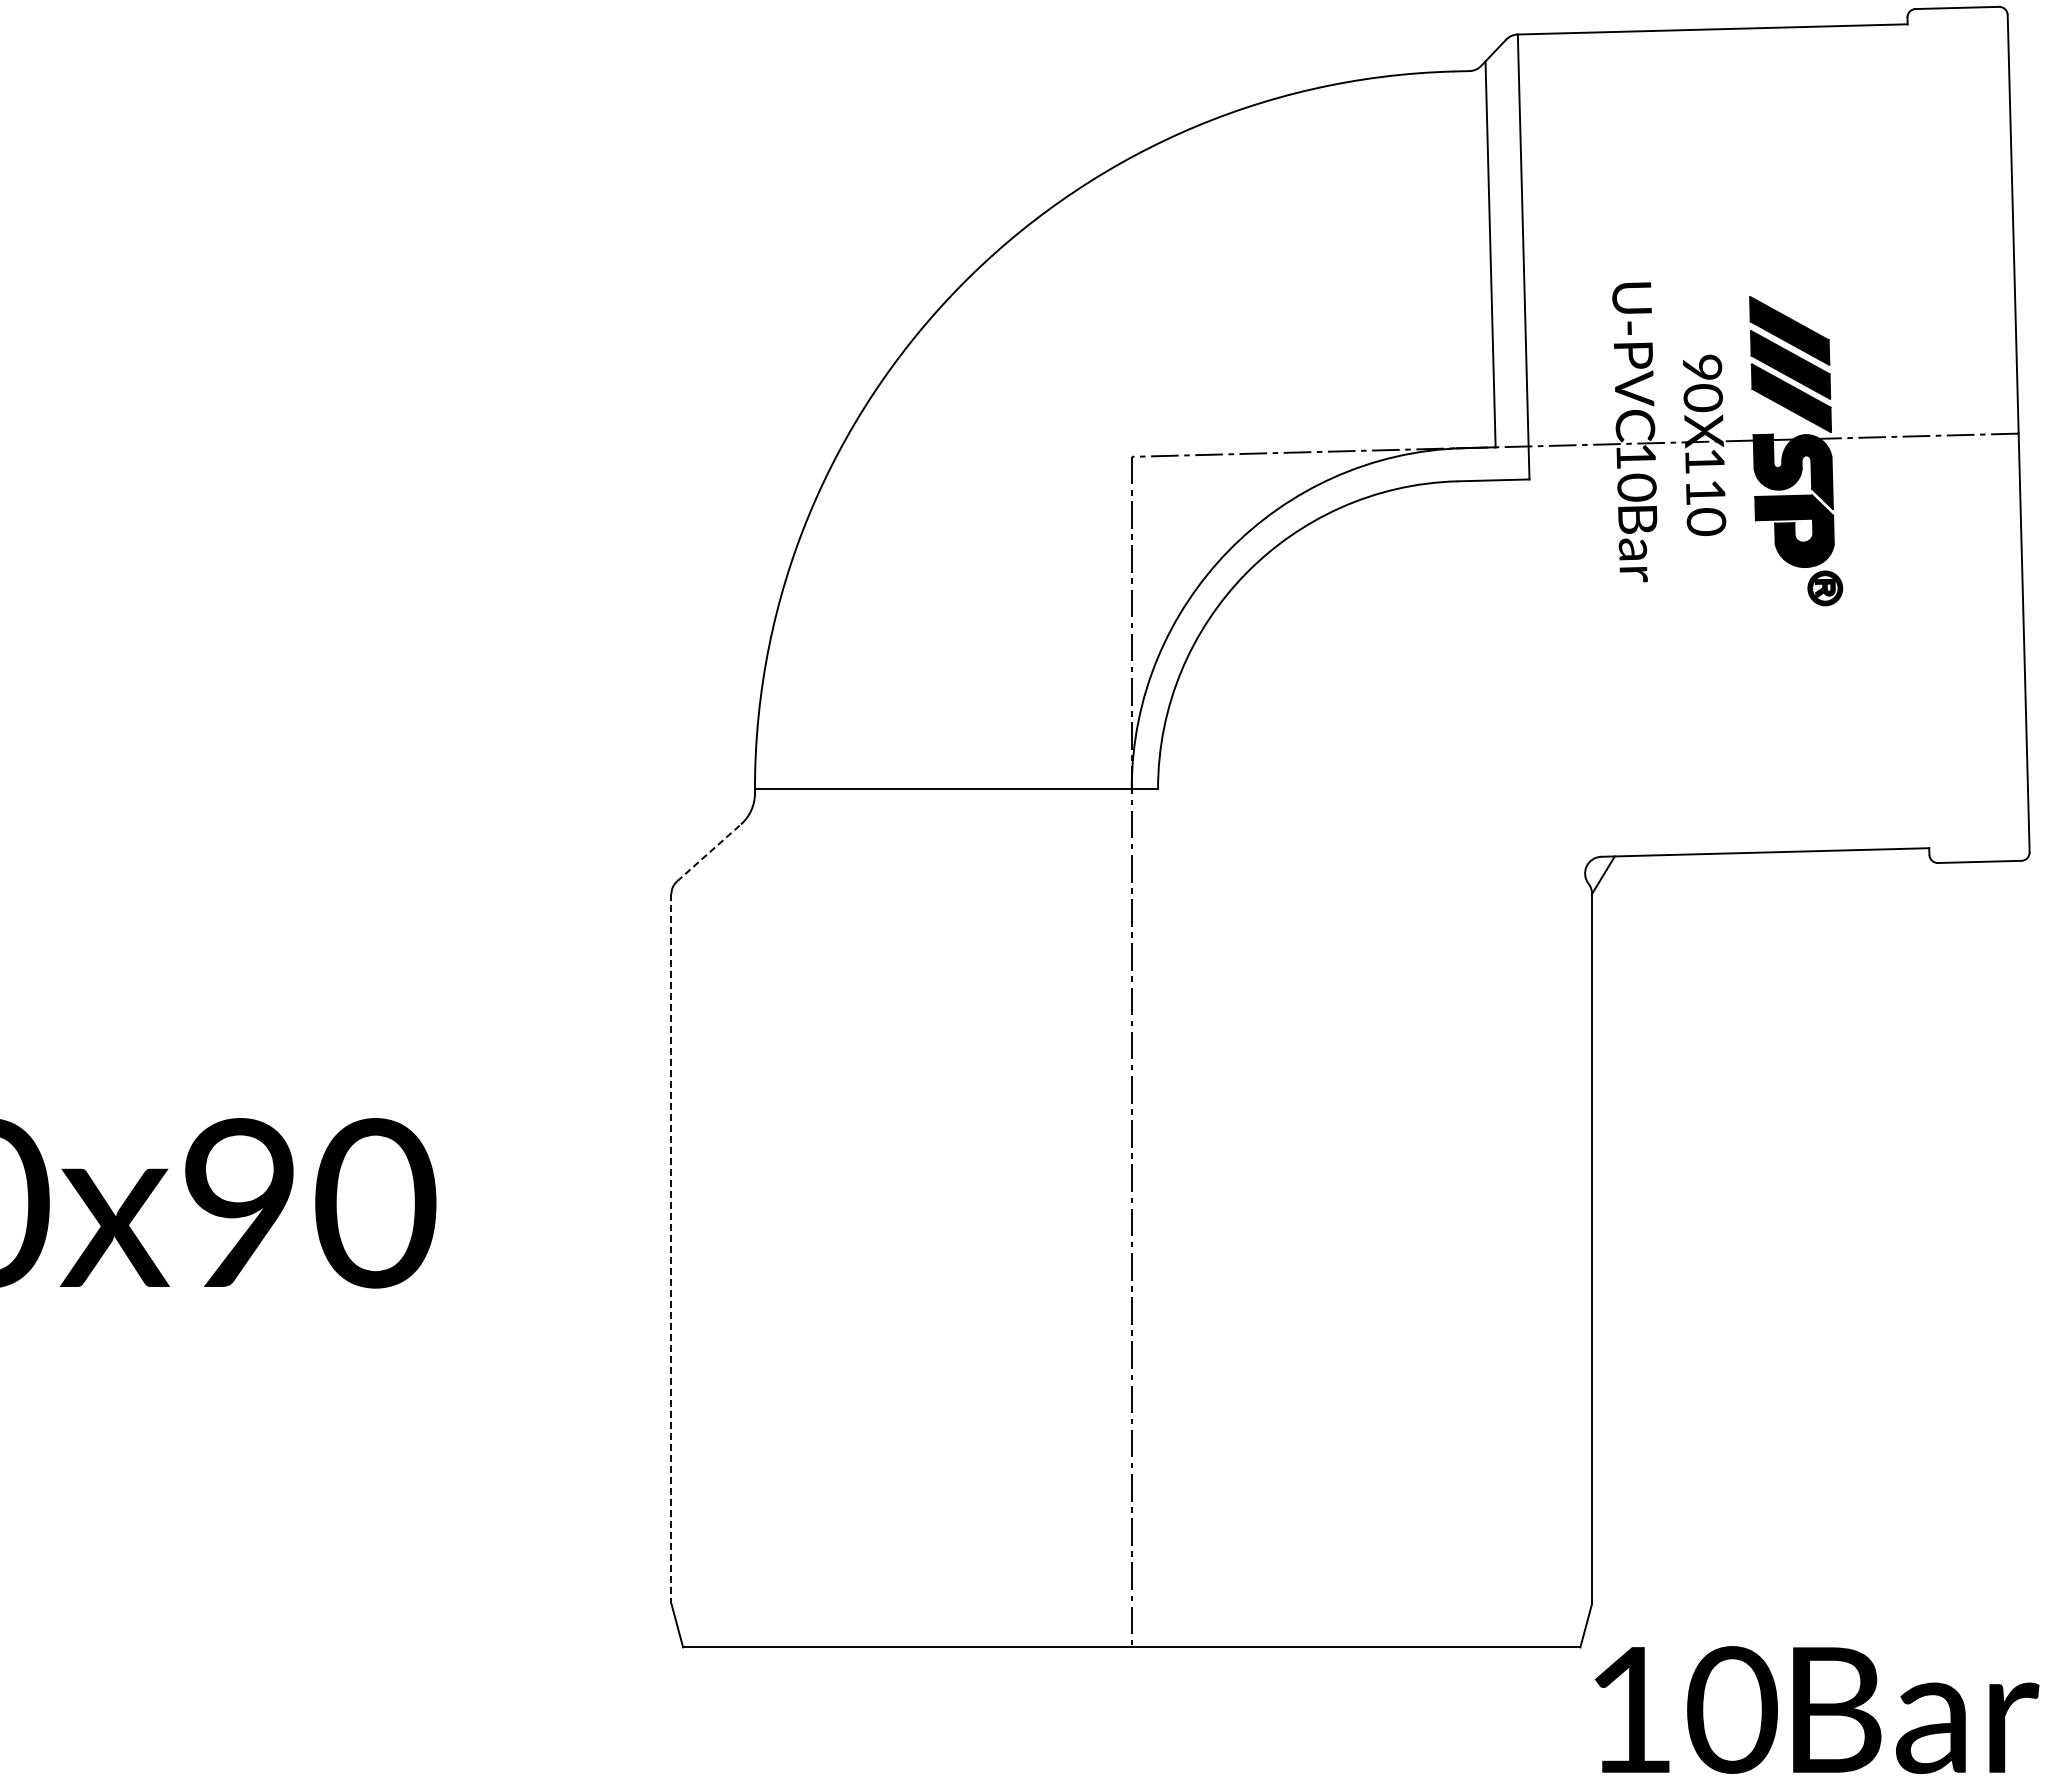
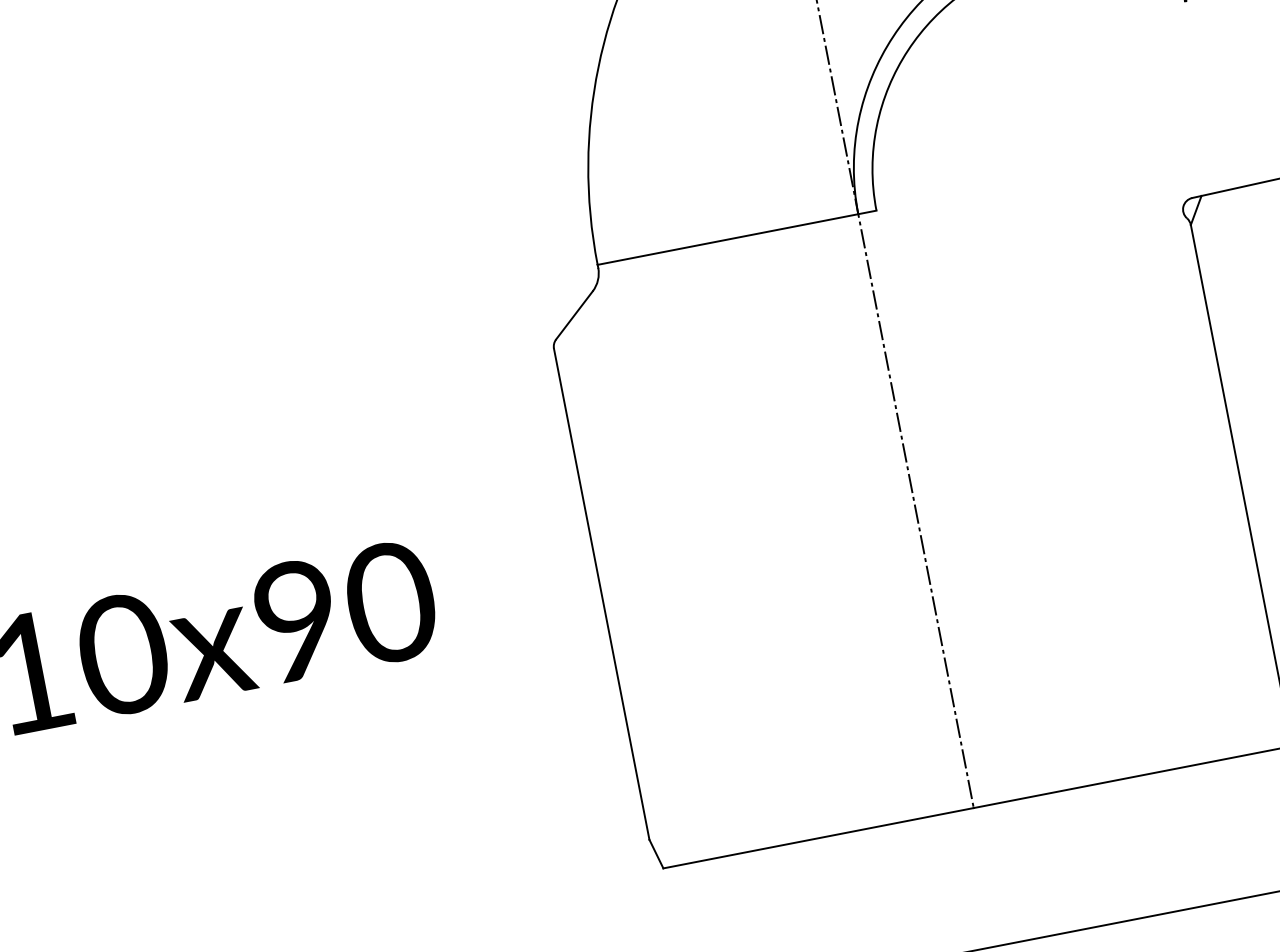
line: (709, 852) -> (574, 314), dashed -> solid
line: (671, 1248) -> (601, 594), dashed -> solid

